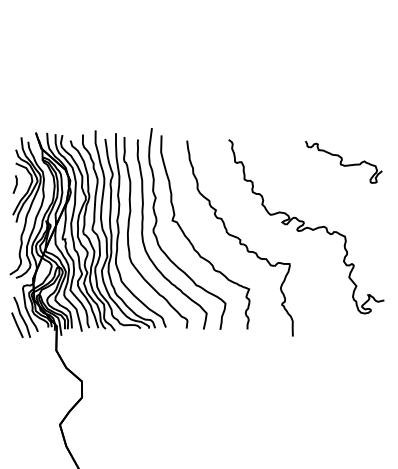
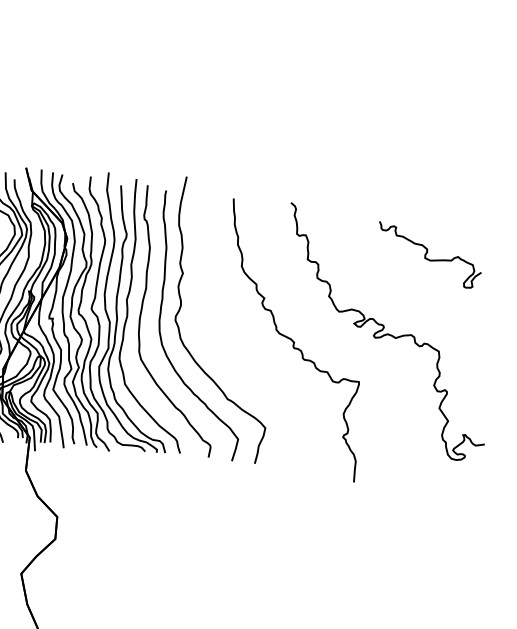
curve: (342, 161) -> (427, 254), moved
curve: (190, 240) -> (225, 336), removed

